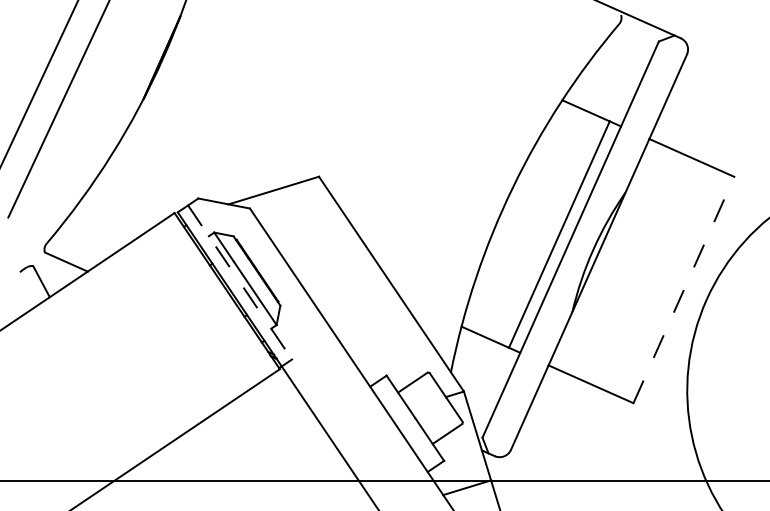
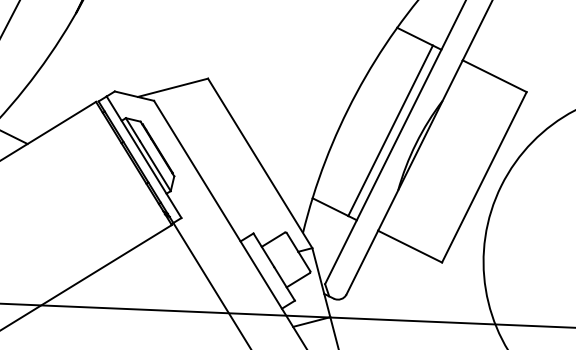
line: (240, 282) -> (144, 157), dashed -> solid
line: (683, 290) -> (484, 177), dashed -> solid

